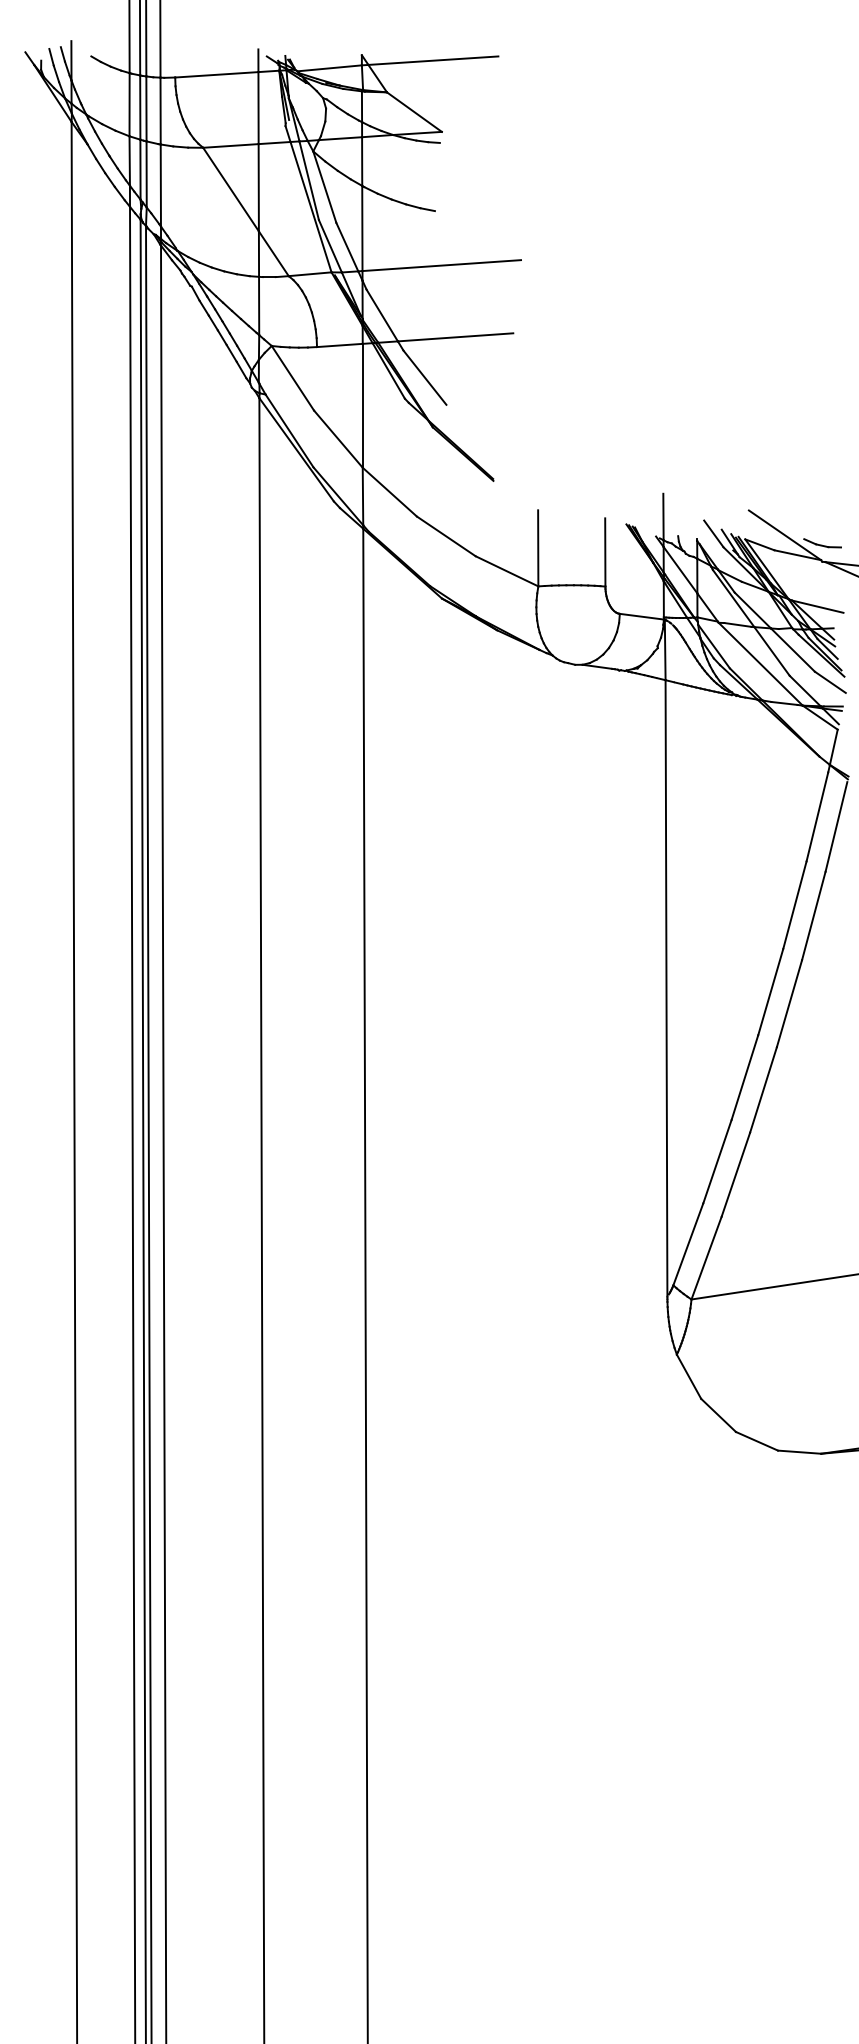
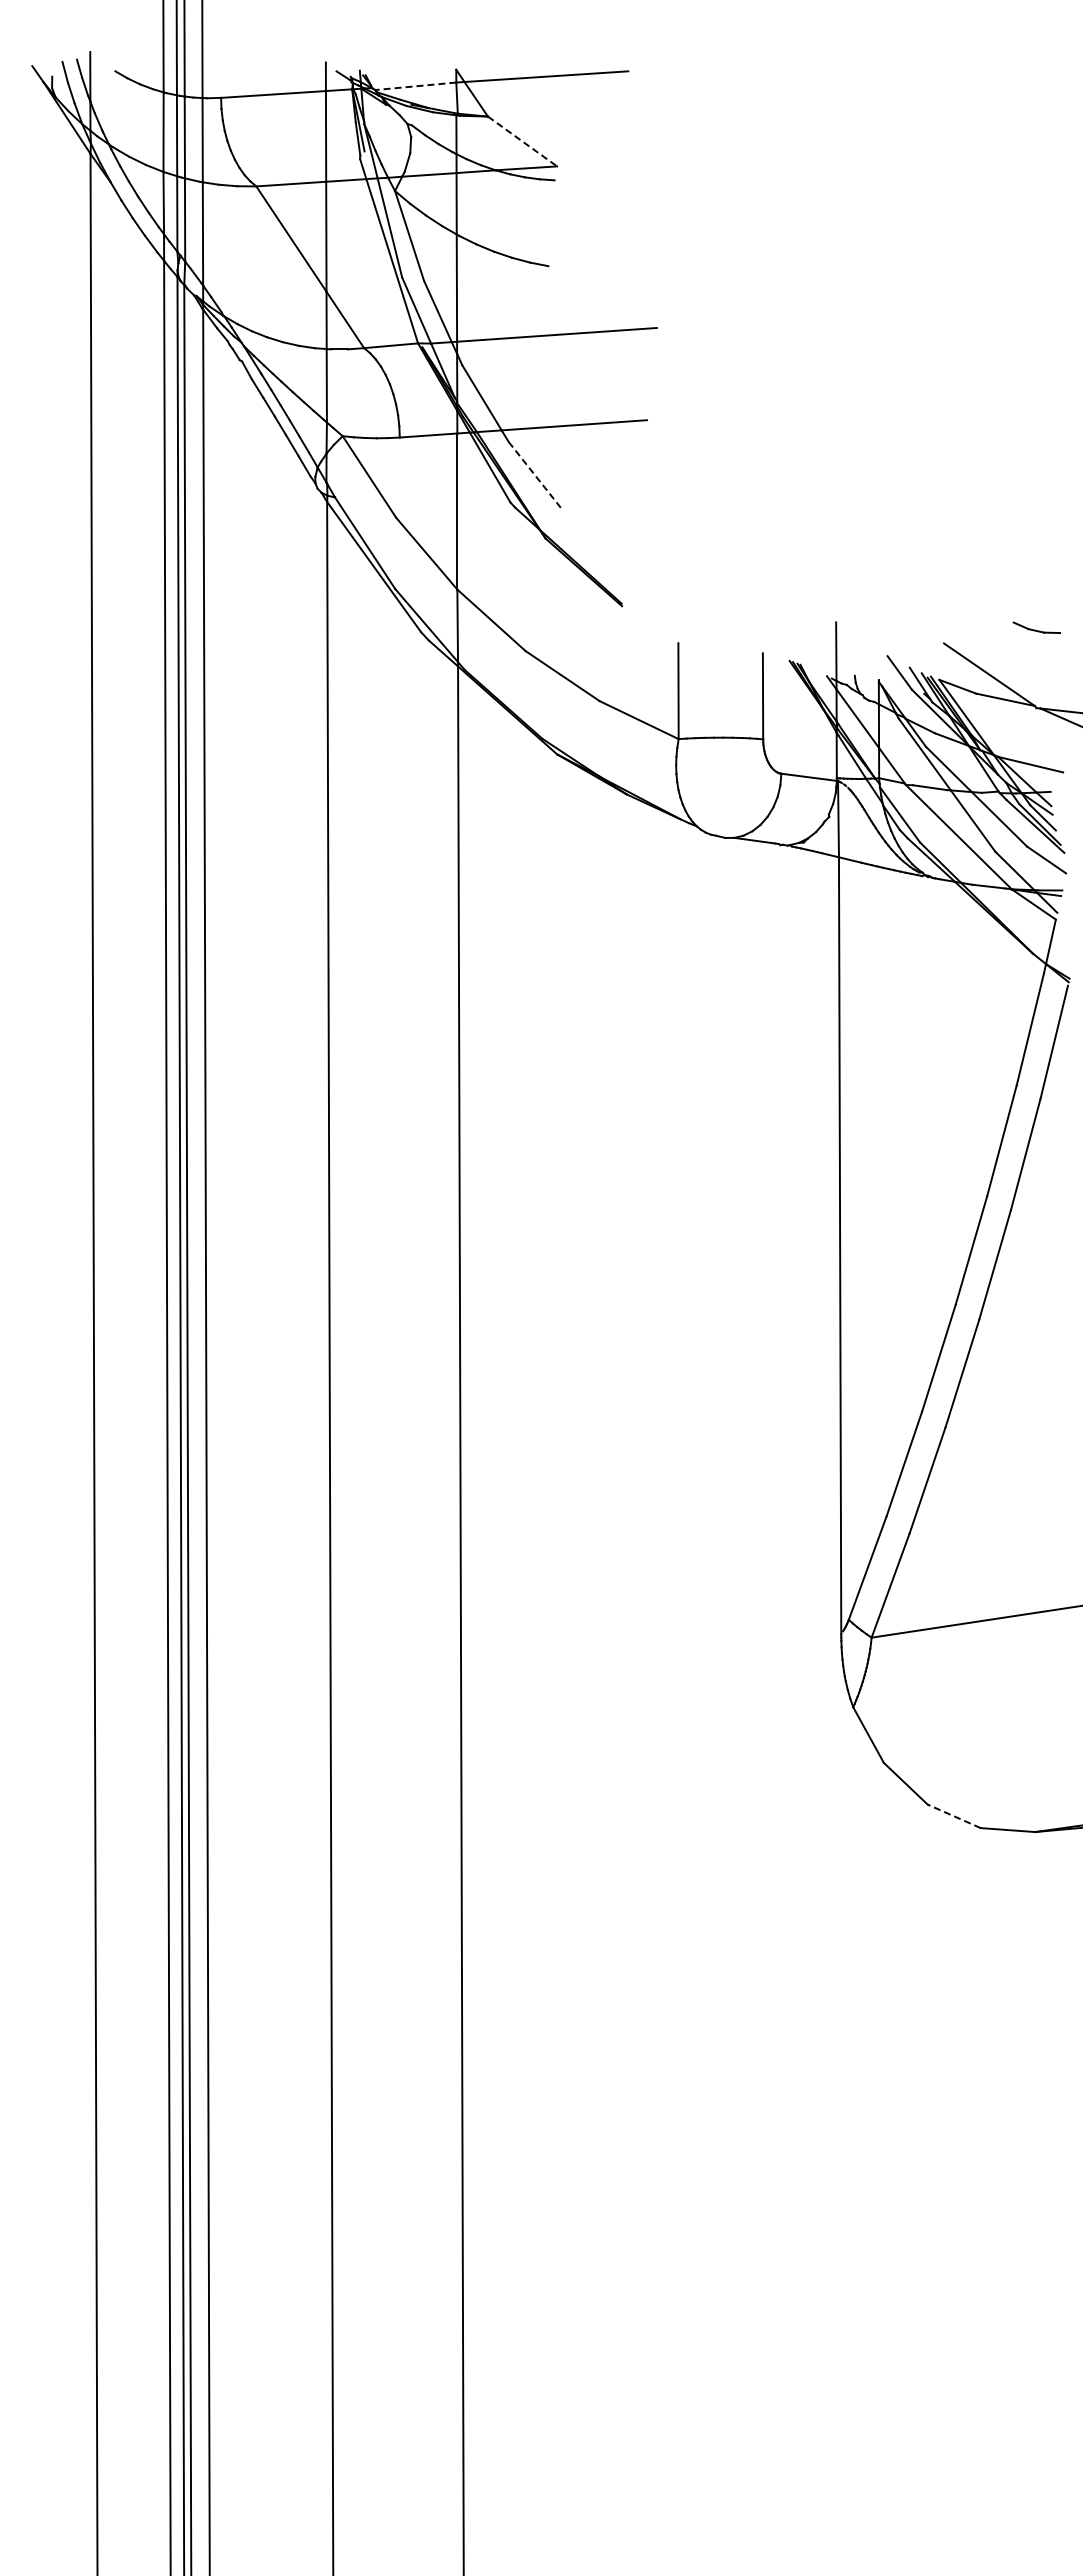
line: (329, 68) -> (415, 86), solid -> dashed
line: (414, 112) -> (522, 141), solid -> dashed
line: (424, 377) -> (535, 476), solid -> dashed
part: (822, 543) -> (1036, 627), moved
line: (757, 1441) -> (954, 1816), solid -> dashed

